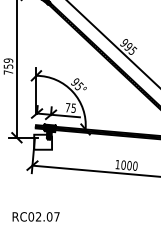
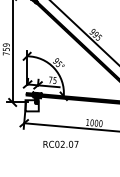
text: (35, 215) -> (60, 143), moved

